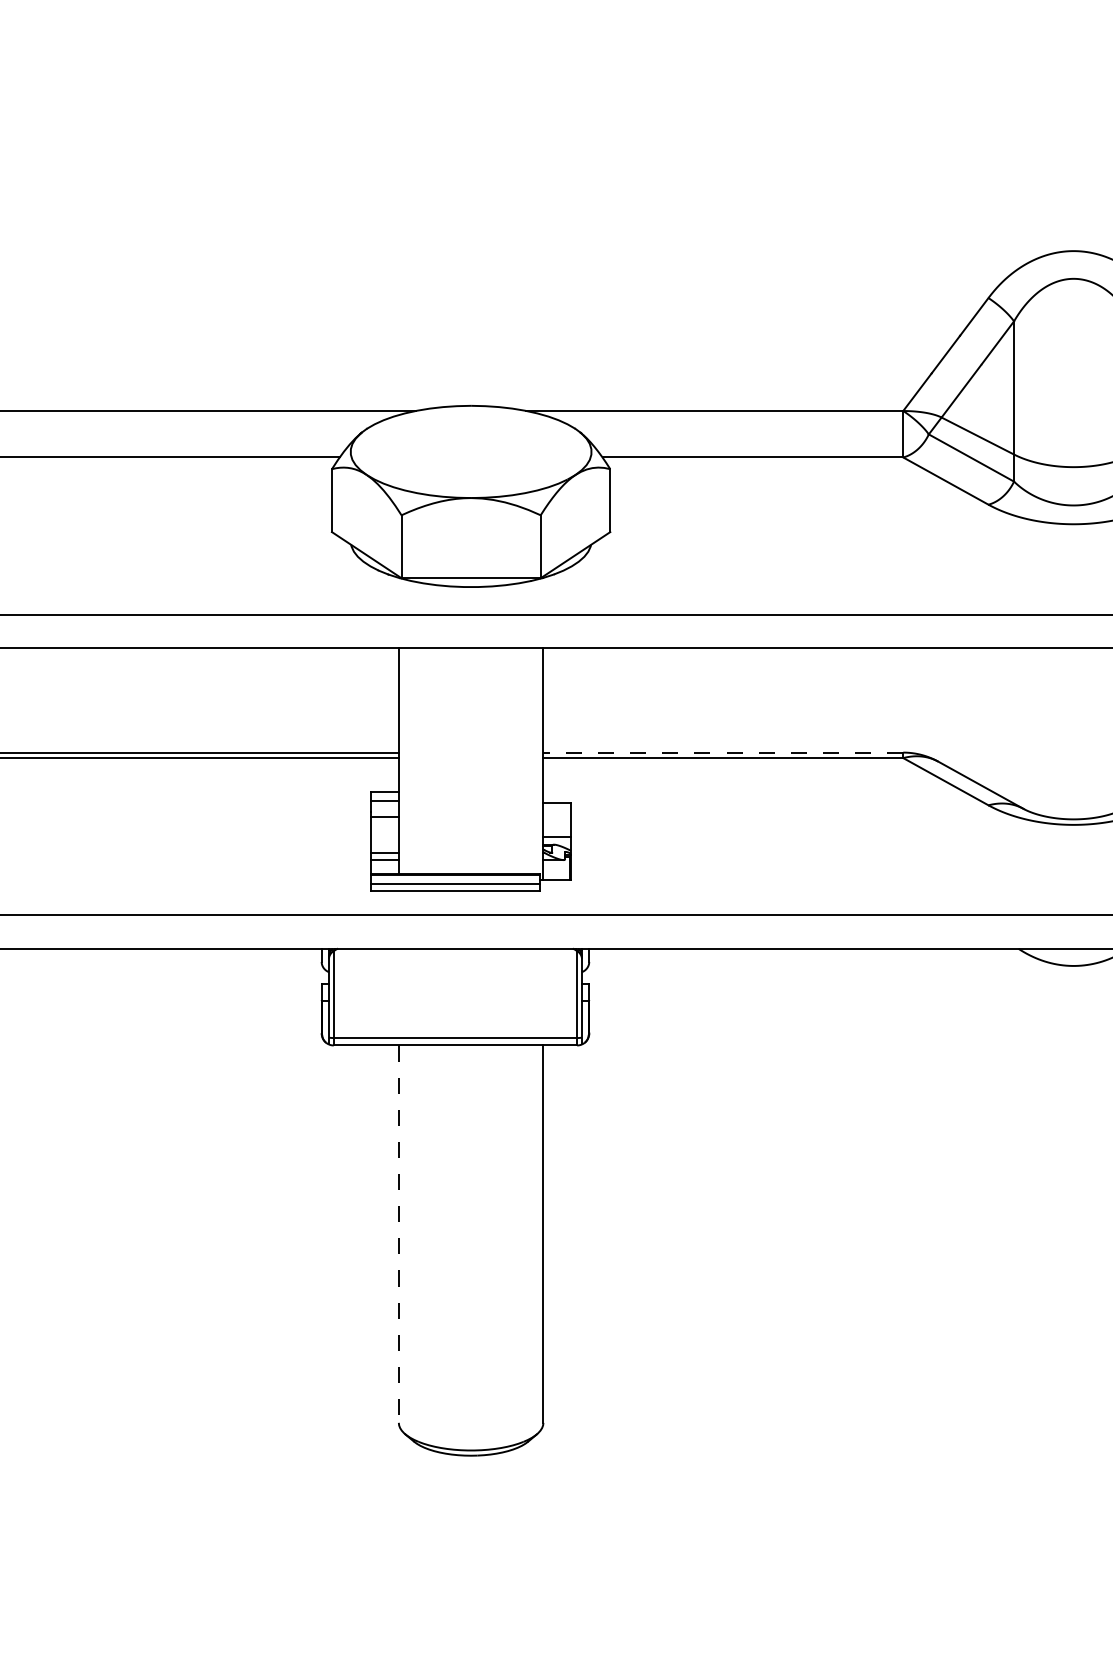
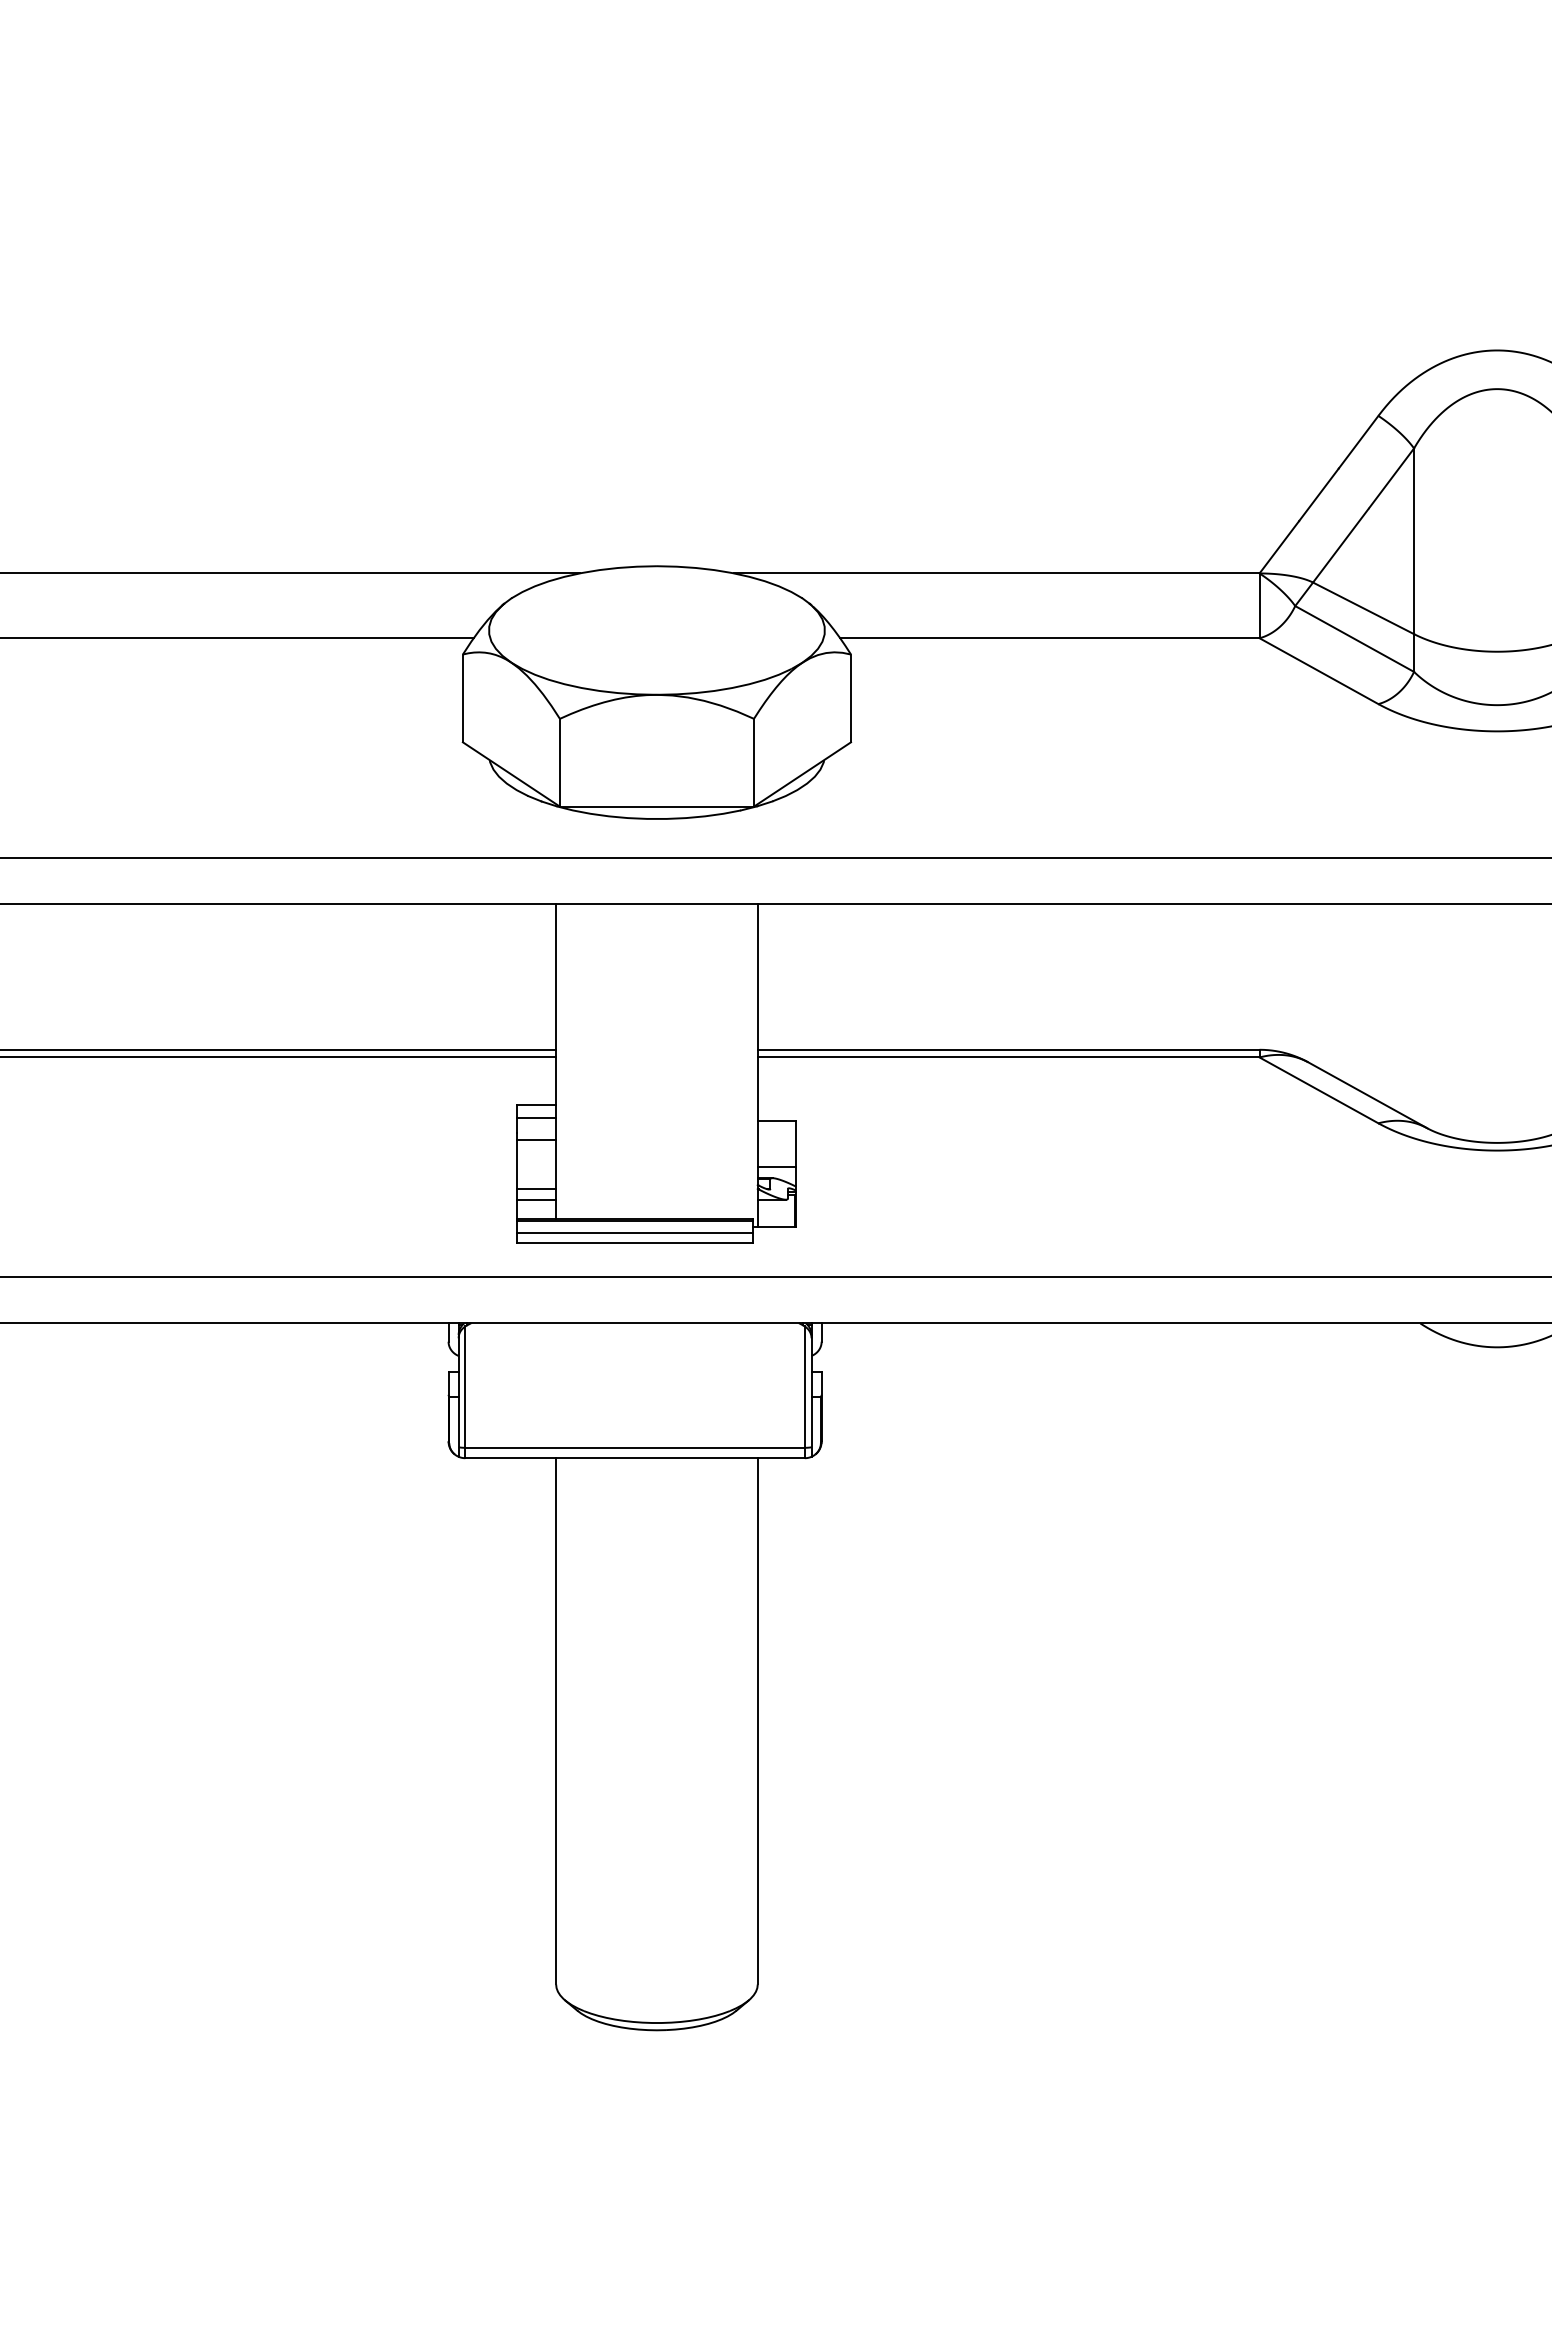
line: (723, 752) -> (1008, 1049), dashed -> solid
line: (399, 1234) -> (556, 1721), dashed -> solid

